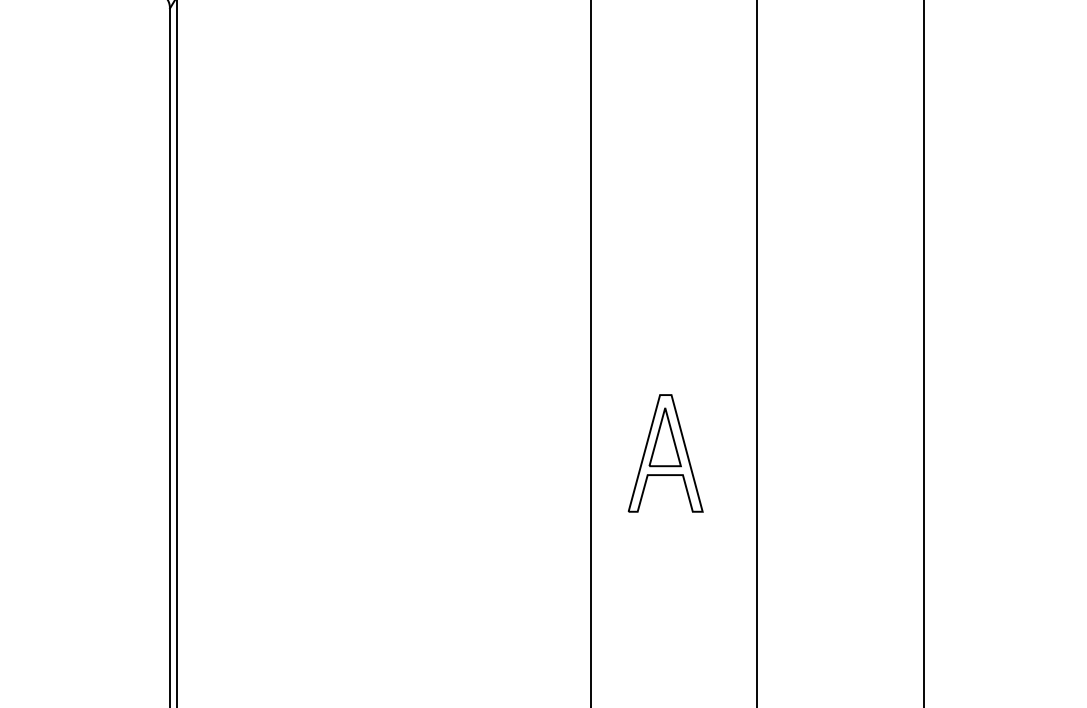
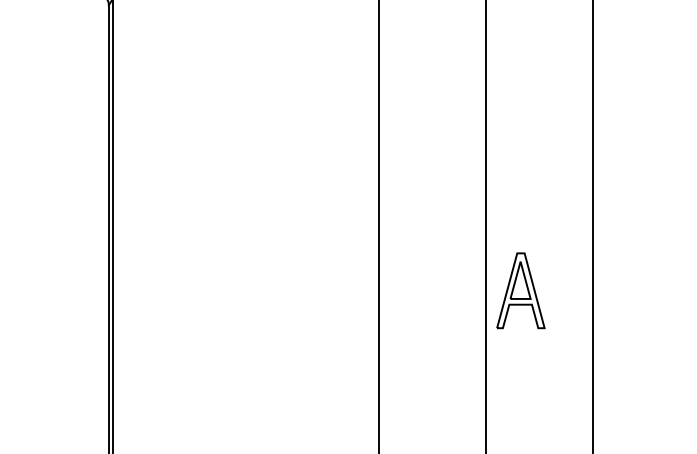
part: (665, 452) -> (520, 290), moved

